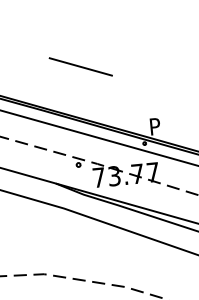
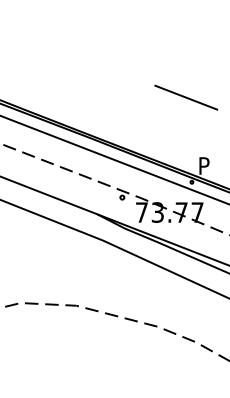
line: (81, 66) -> (186, 97), moved

